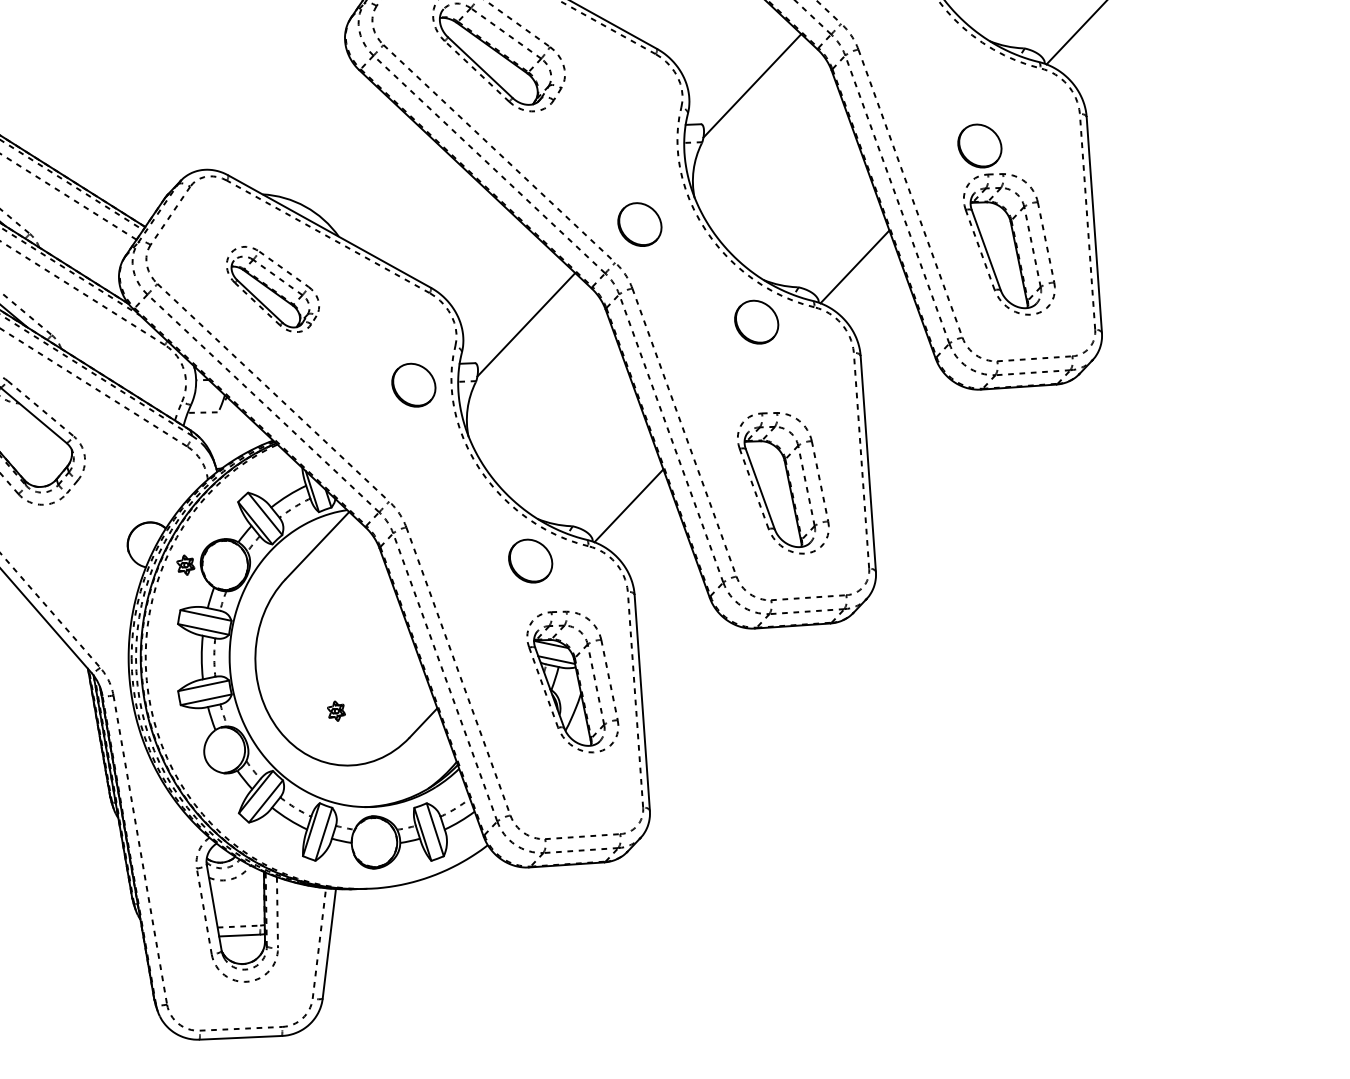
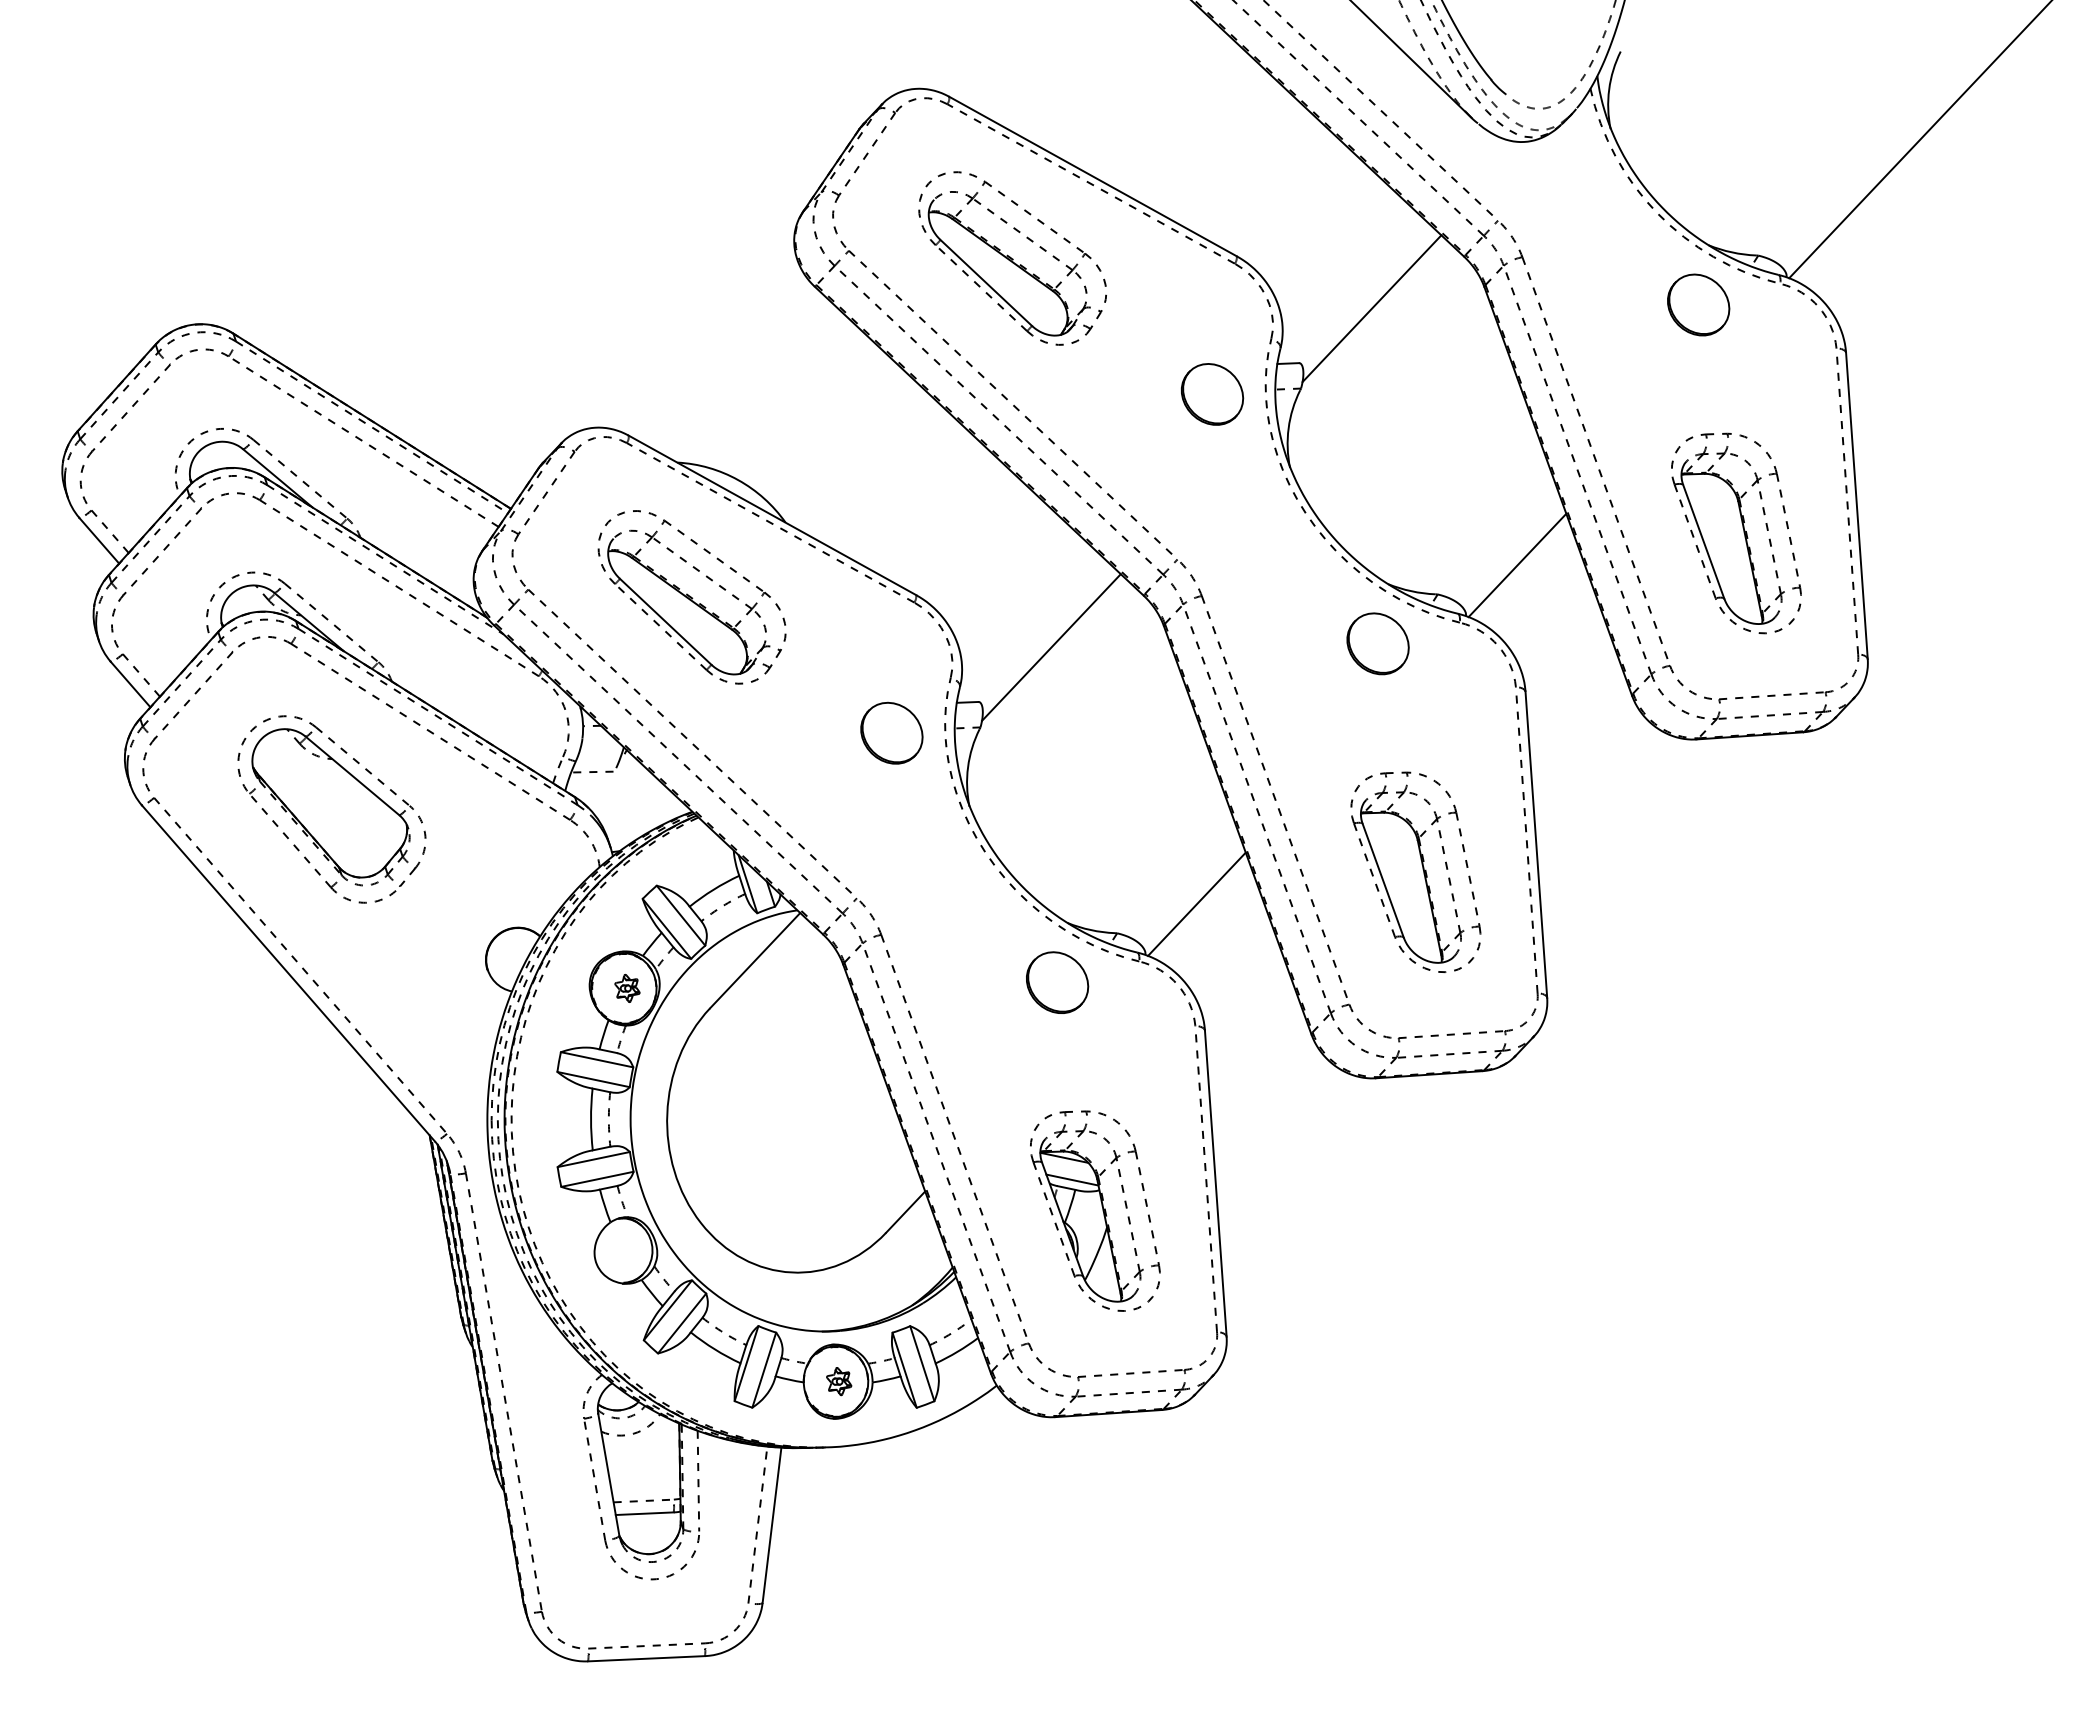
part: (979, 145) -> (1698, 304), moved
part: (639, 224) -> (1212, 394), moved
part: (272, 289) -> (691, 597), size x1.43
part: (185, 564) -> (627, 987), moved
part: (572, 681) -> (1095, 1210), moved
part: (336, 711) -> (839, 1381), moved

